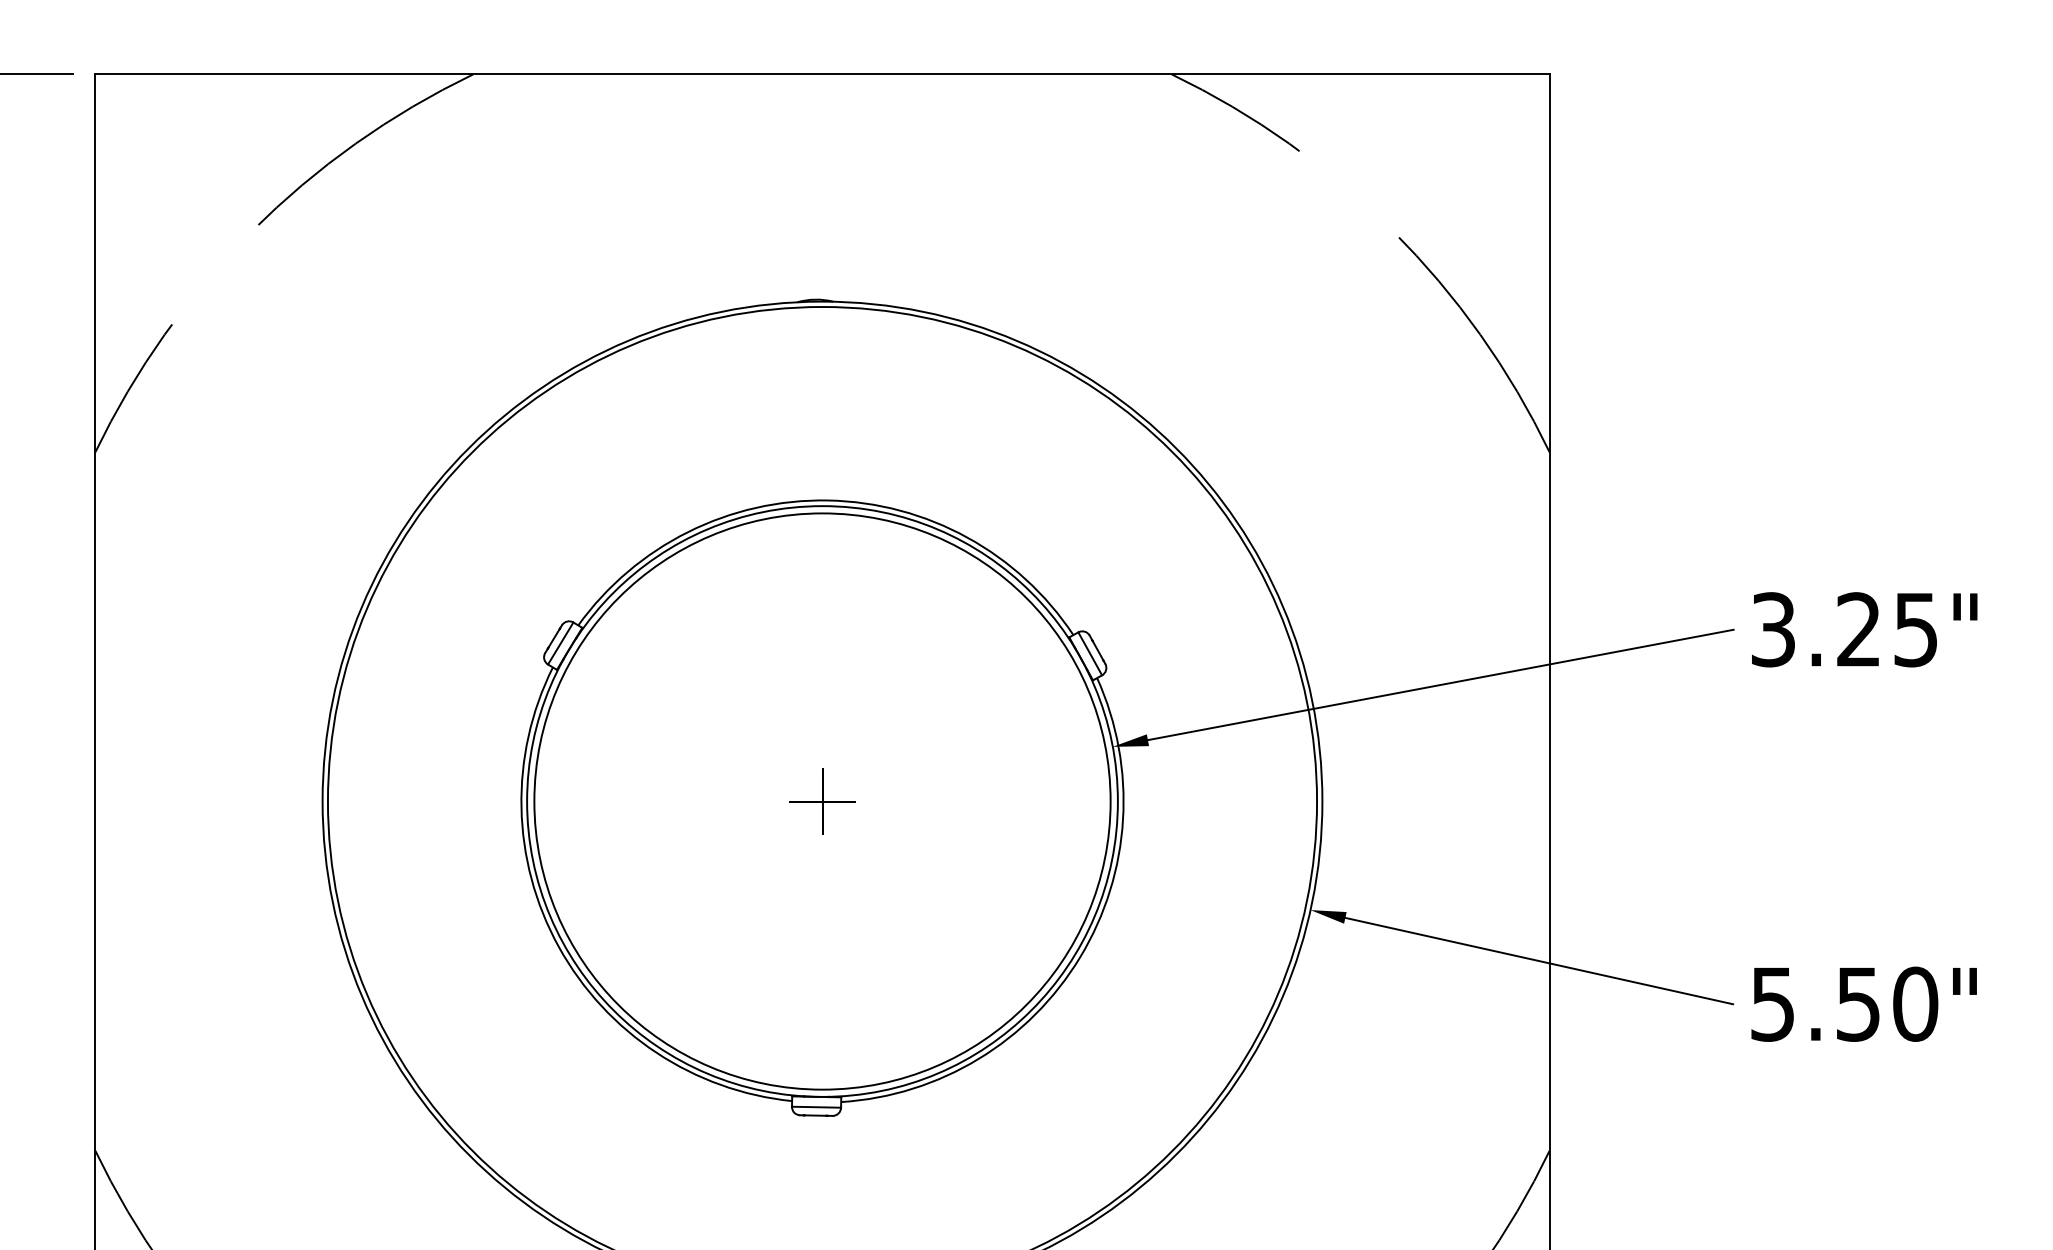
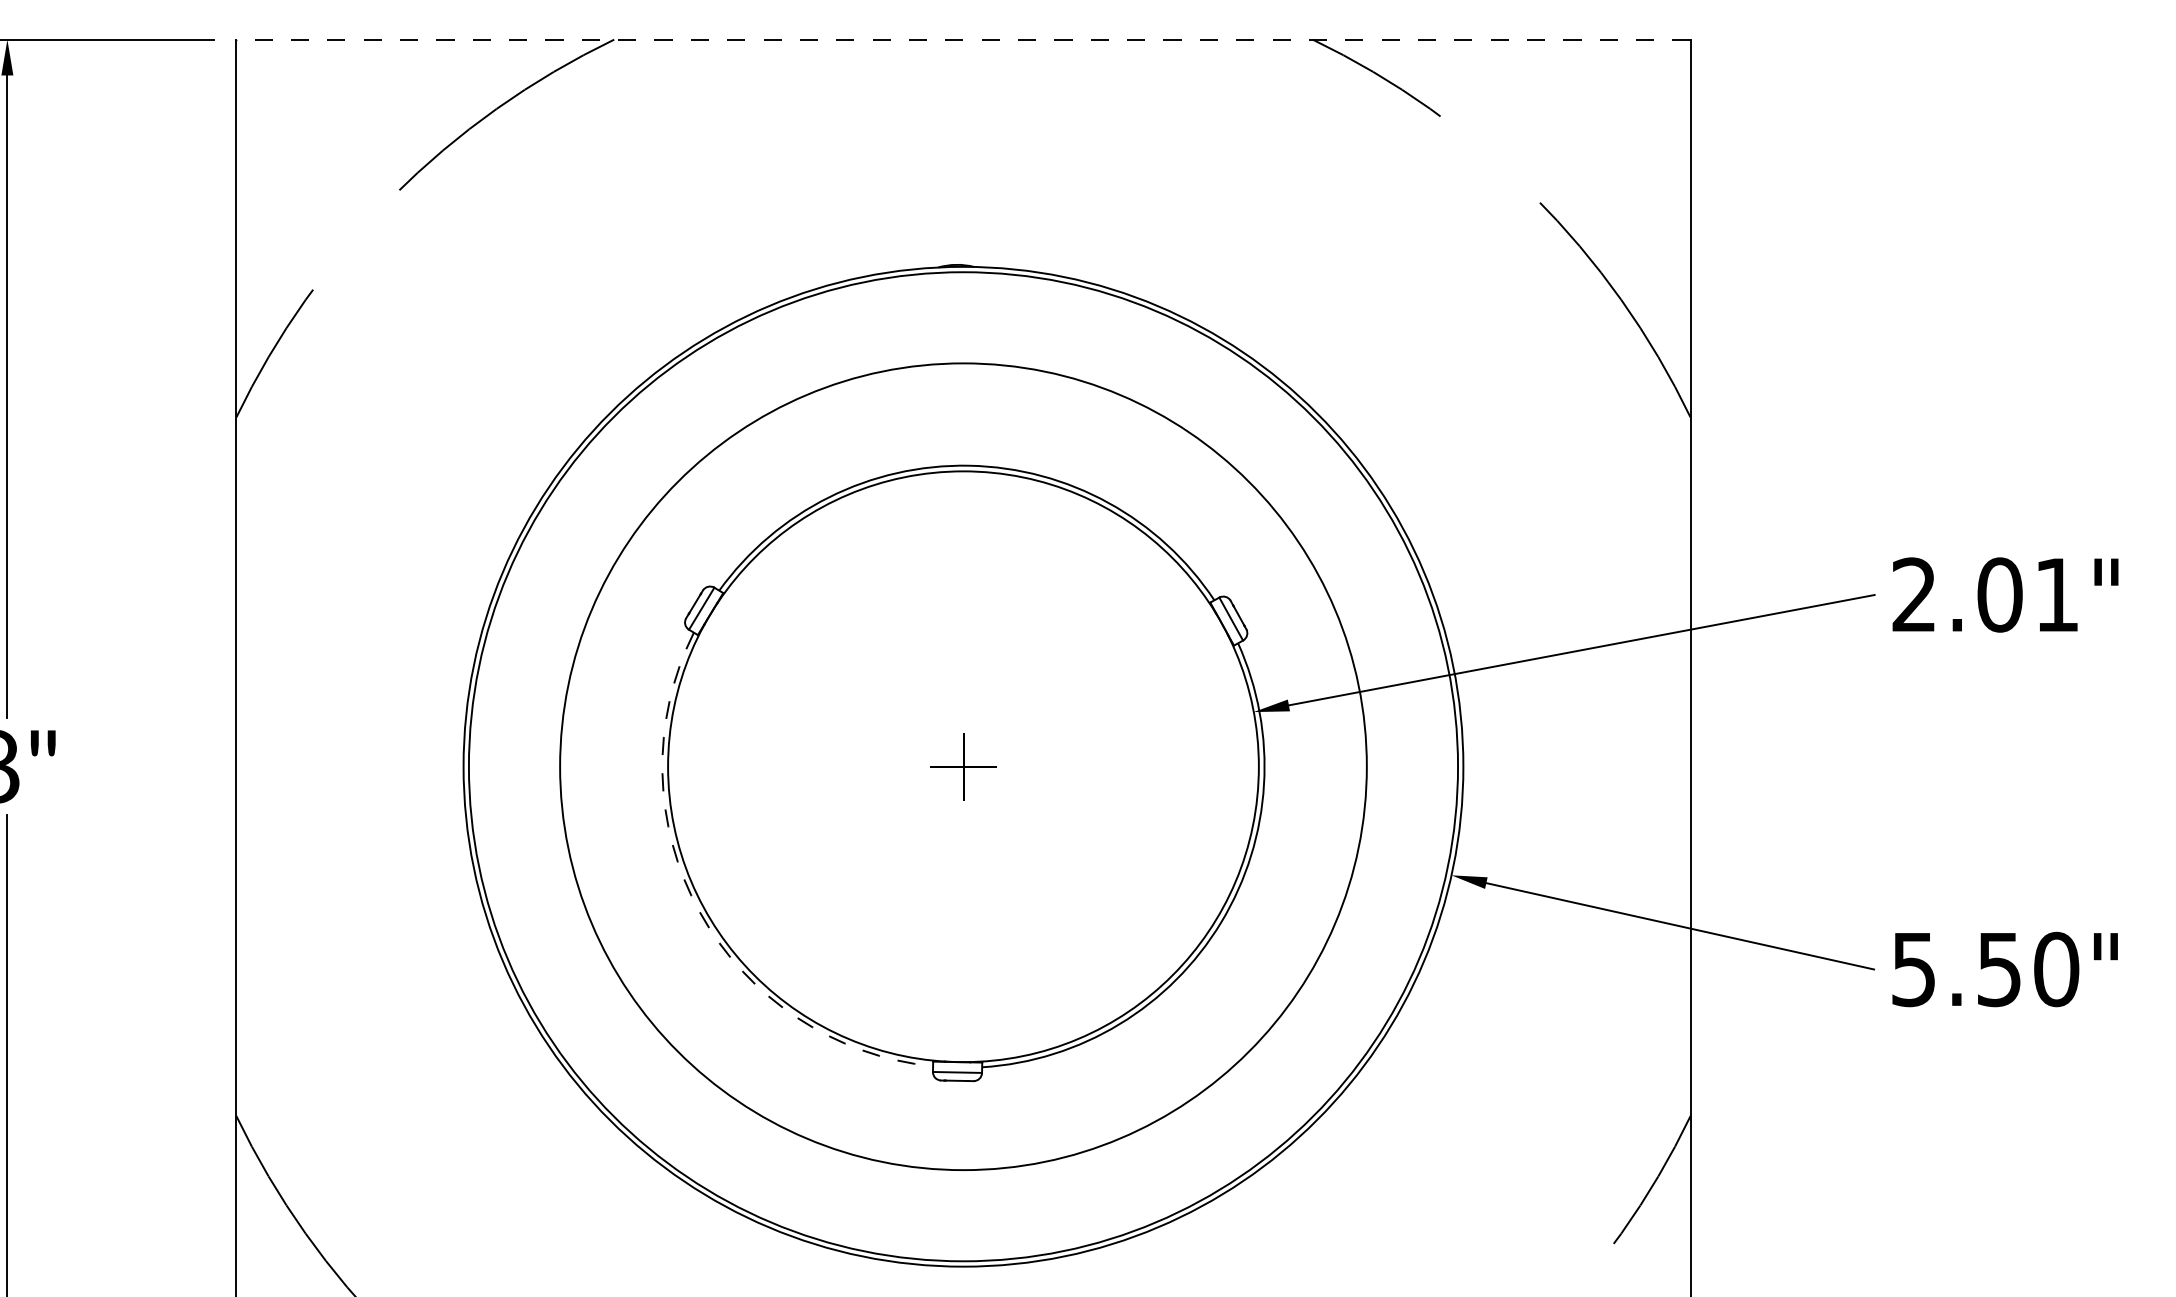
line: (821, 74) -> (962, 39), solid -> dashed
text: (1843, 629) -> (1984, 594), 3.25" -> 2.01"
circle: (822, 801) -> (963, 766), size x1.4
arc: (558, 947) -> (699, 912), solid -> dashed

